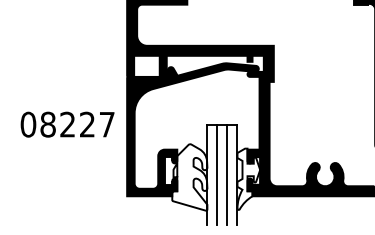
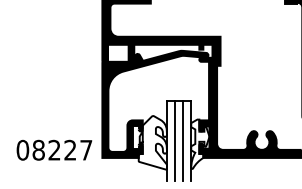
text: (67, 123) -> (54, 149), moved

